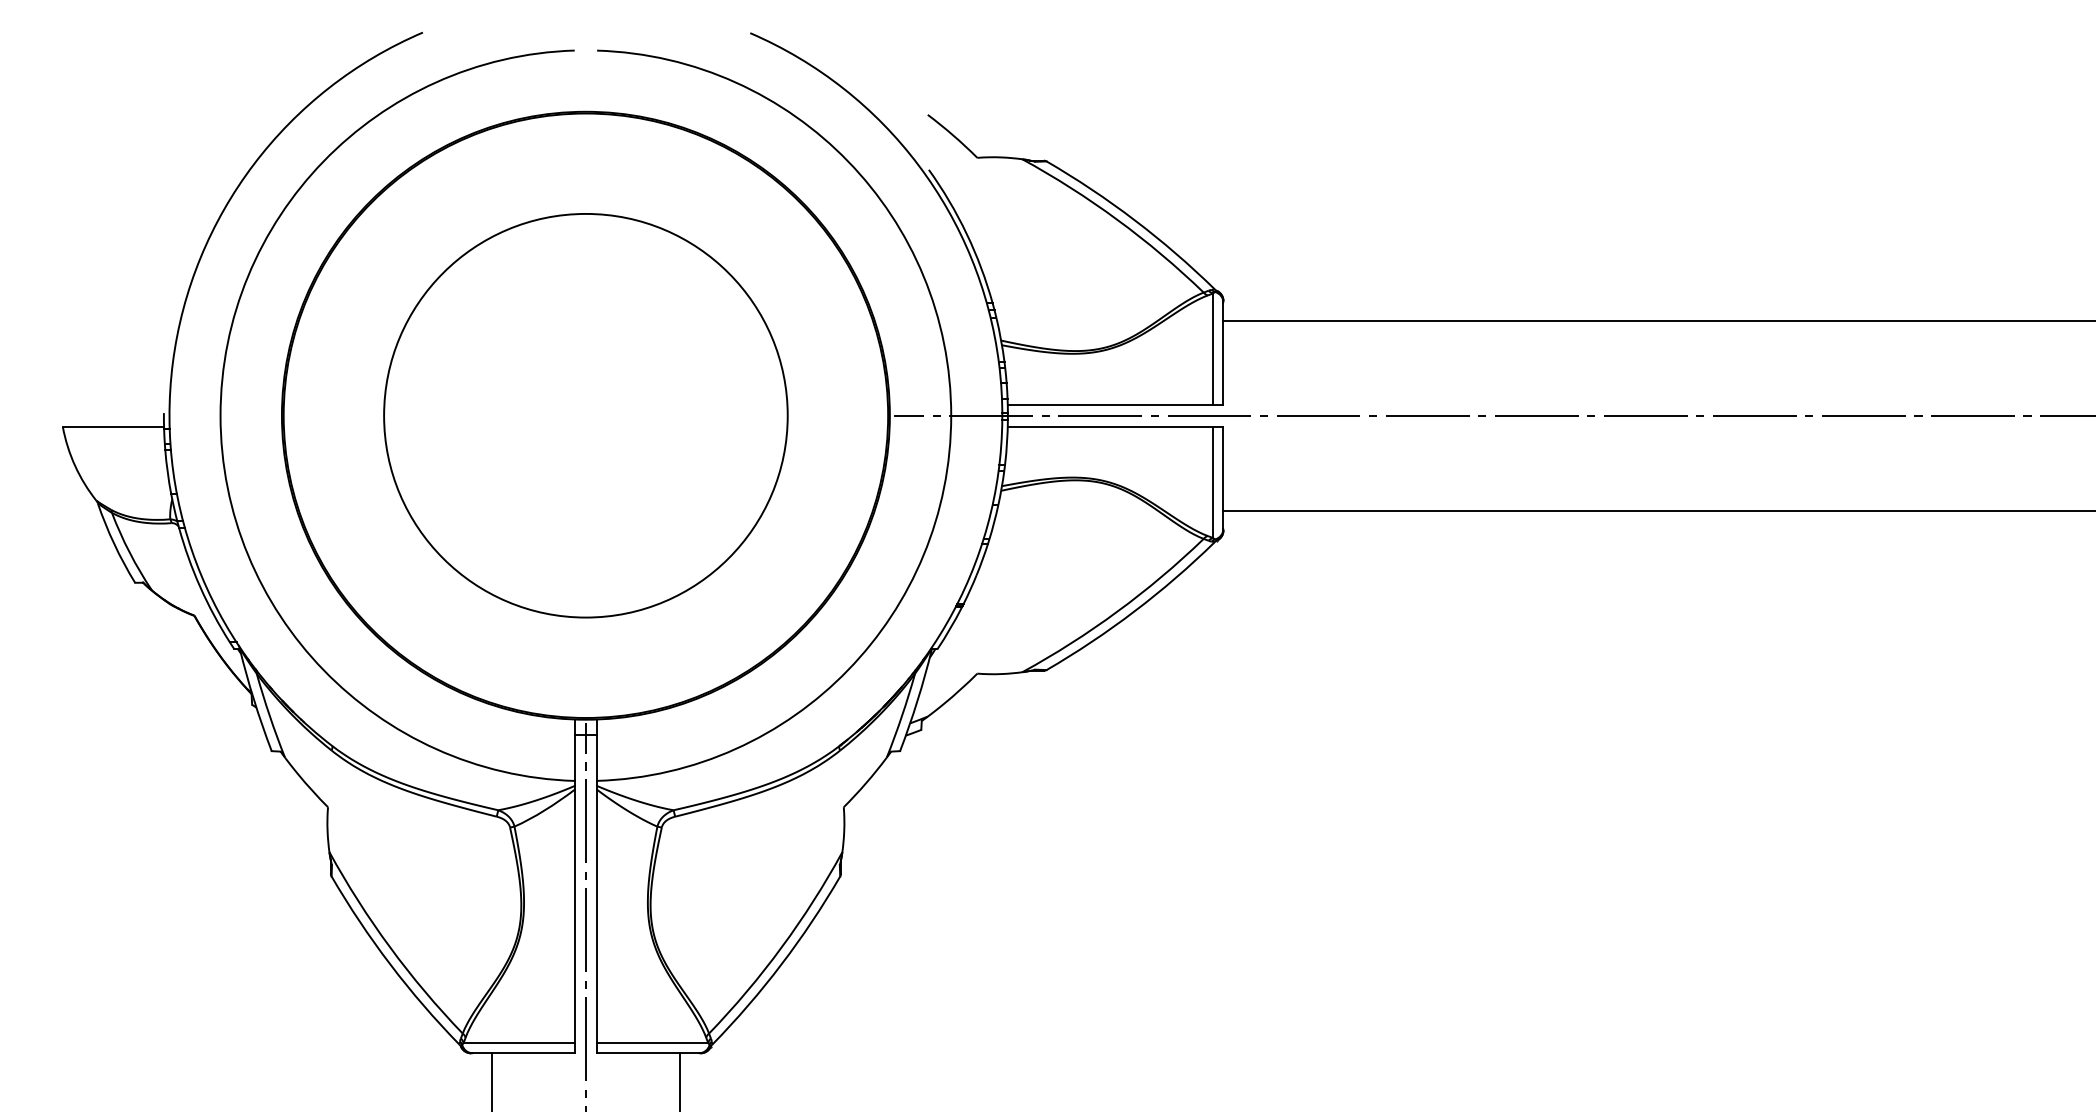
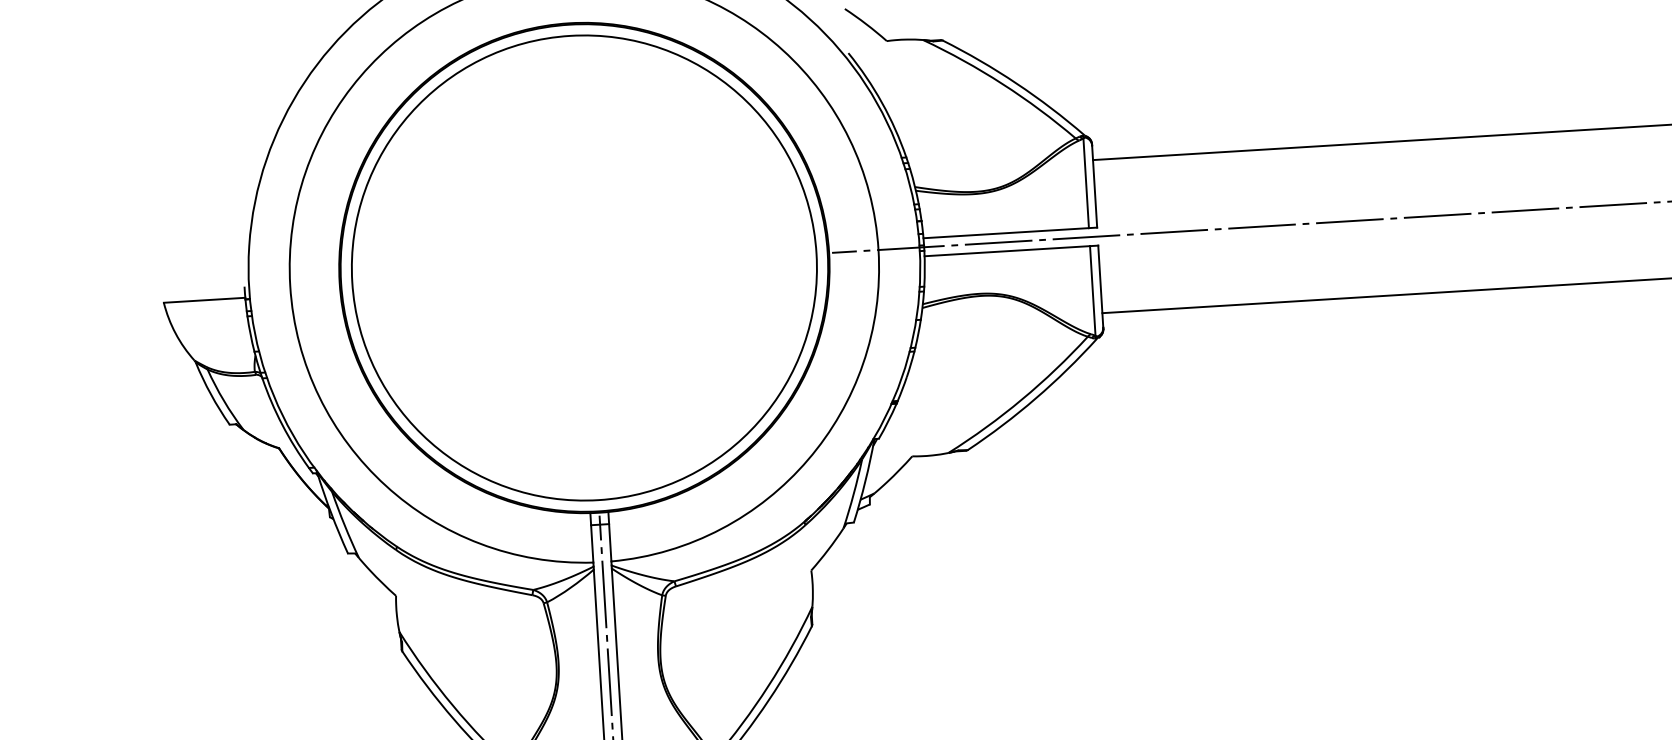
circle: (585, 415) -> (584, 267), size x1.43

